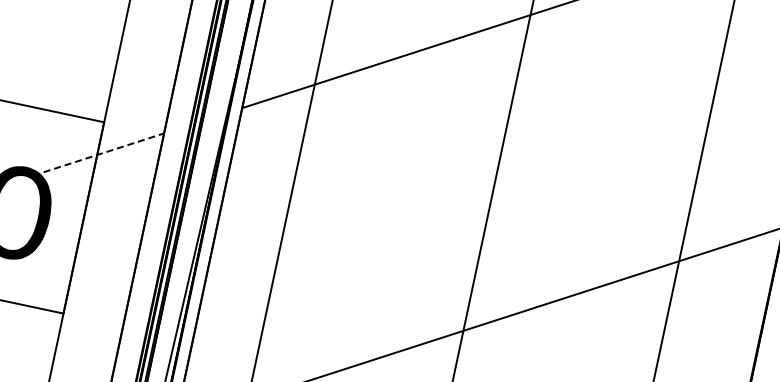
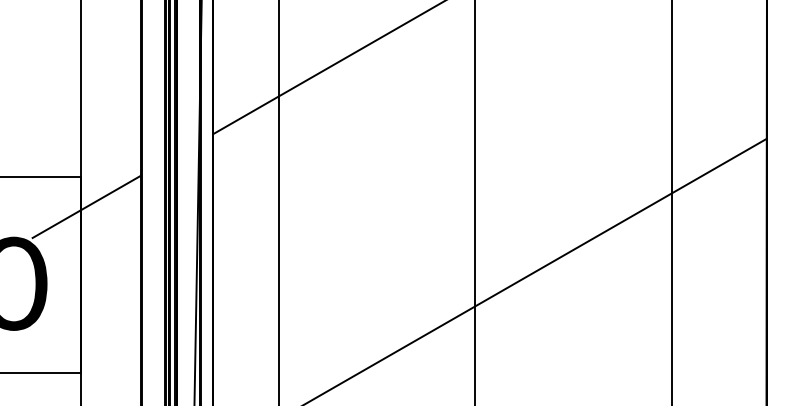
line: (104, 152) -> (87, 206), dashed -> solid

